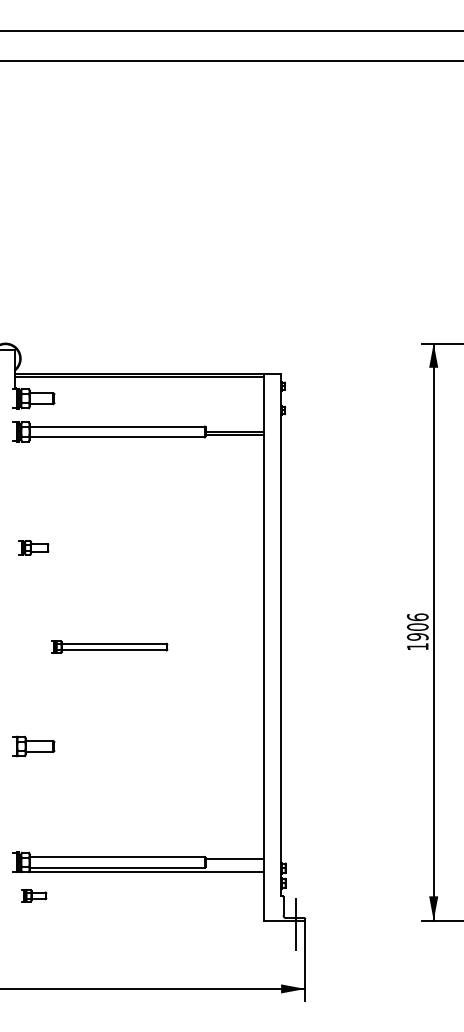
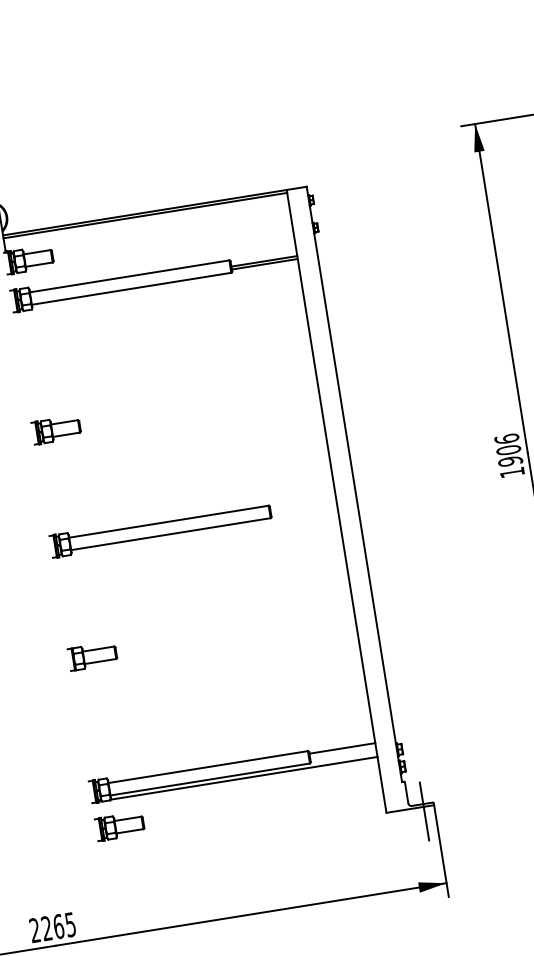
part: (33, 547) -> (56, 429), size x1.43
part: (109, 646) -> (160, 528), size x1.67
part: (33, 895) -> (119, 826), size x1.67

